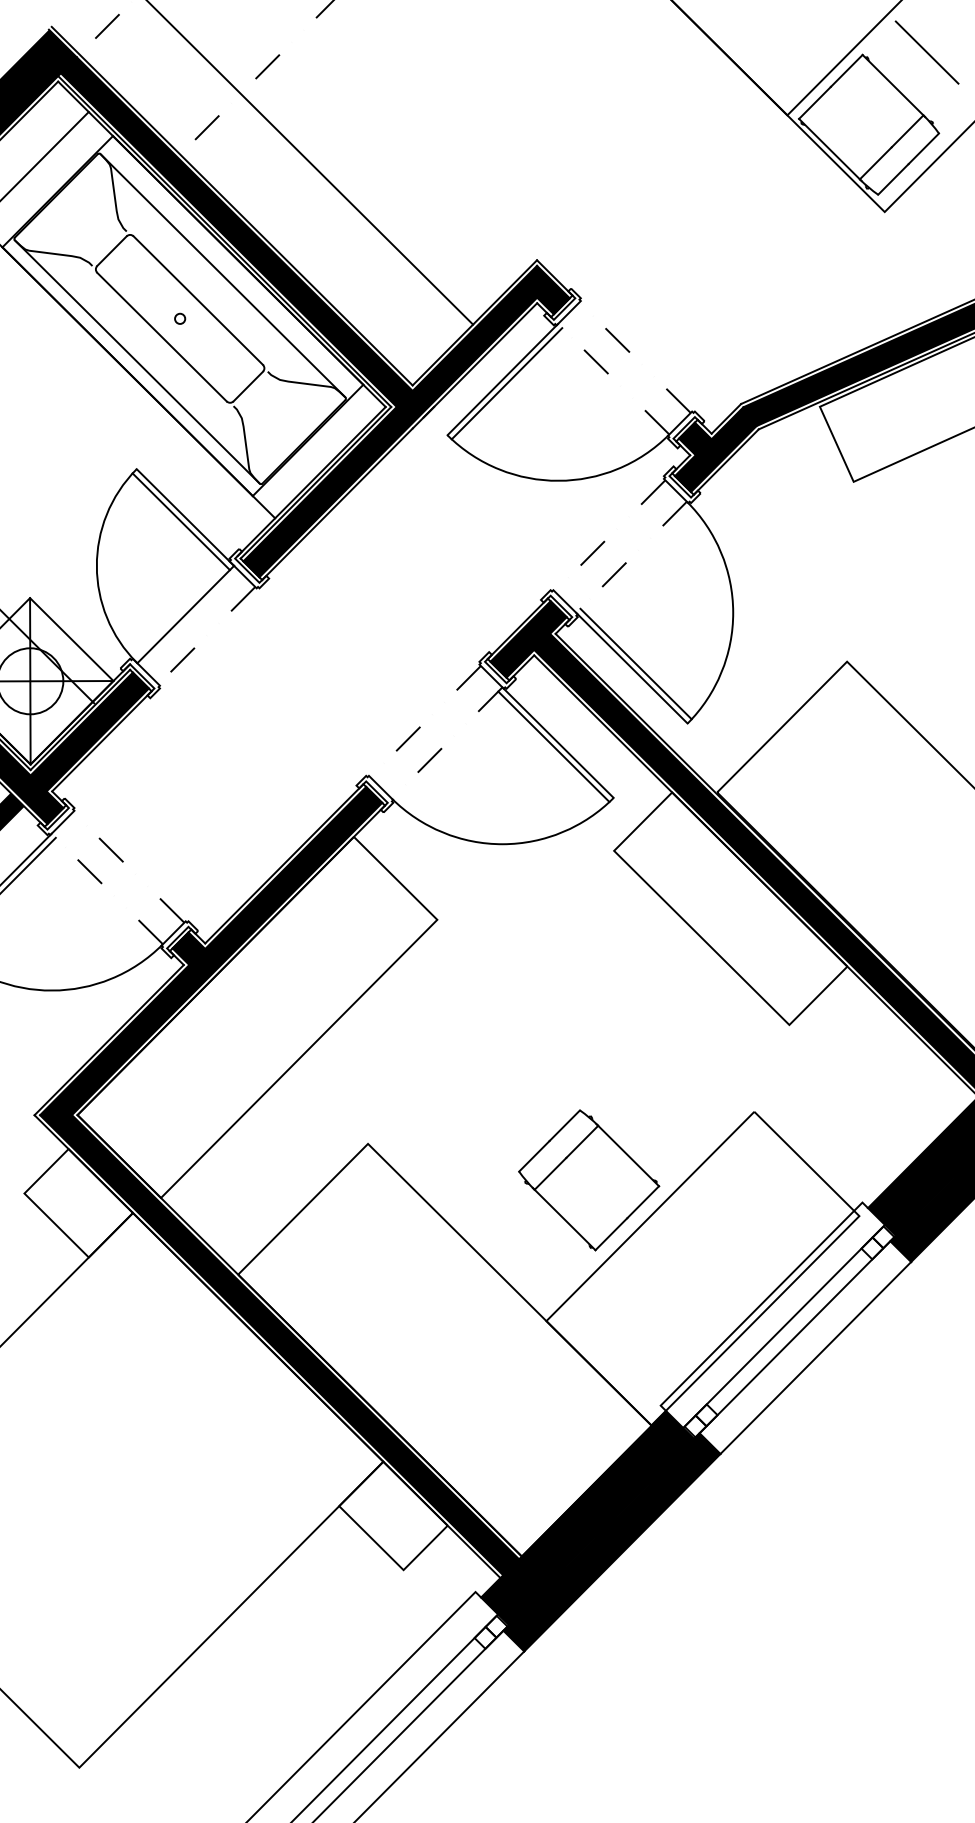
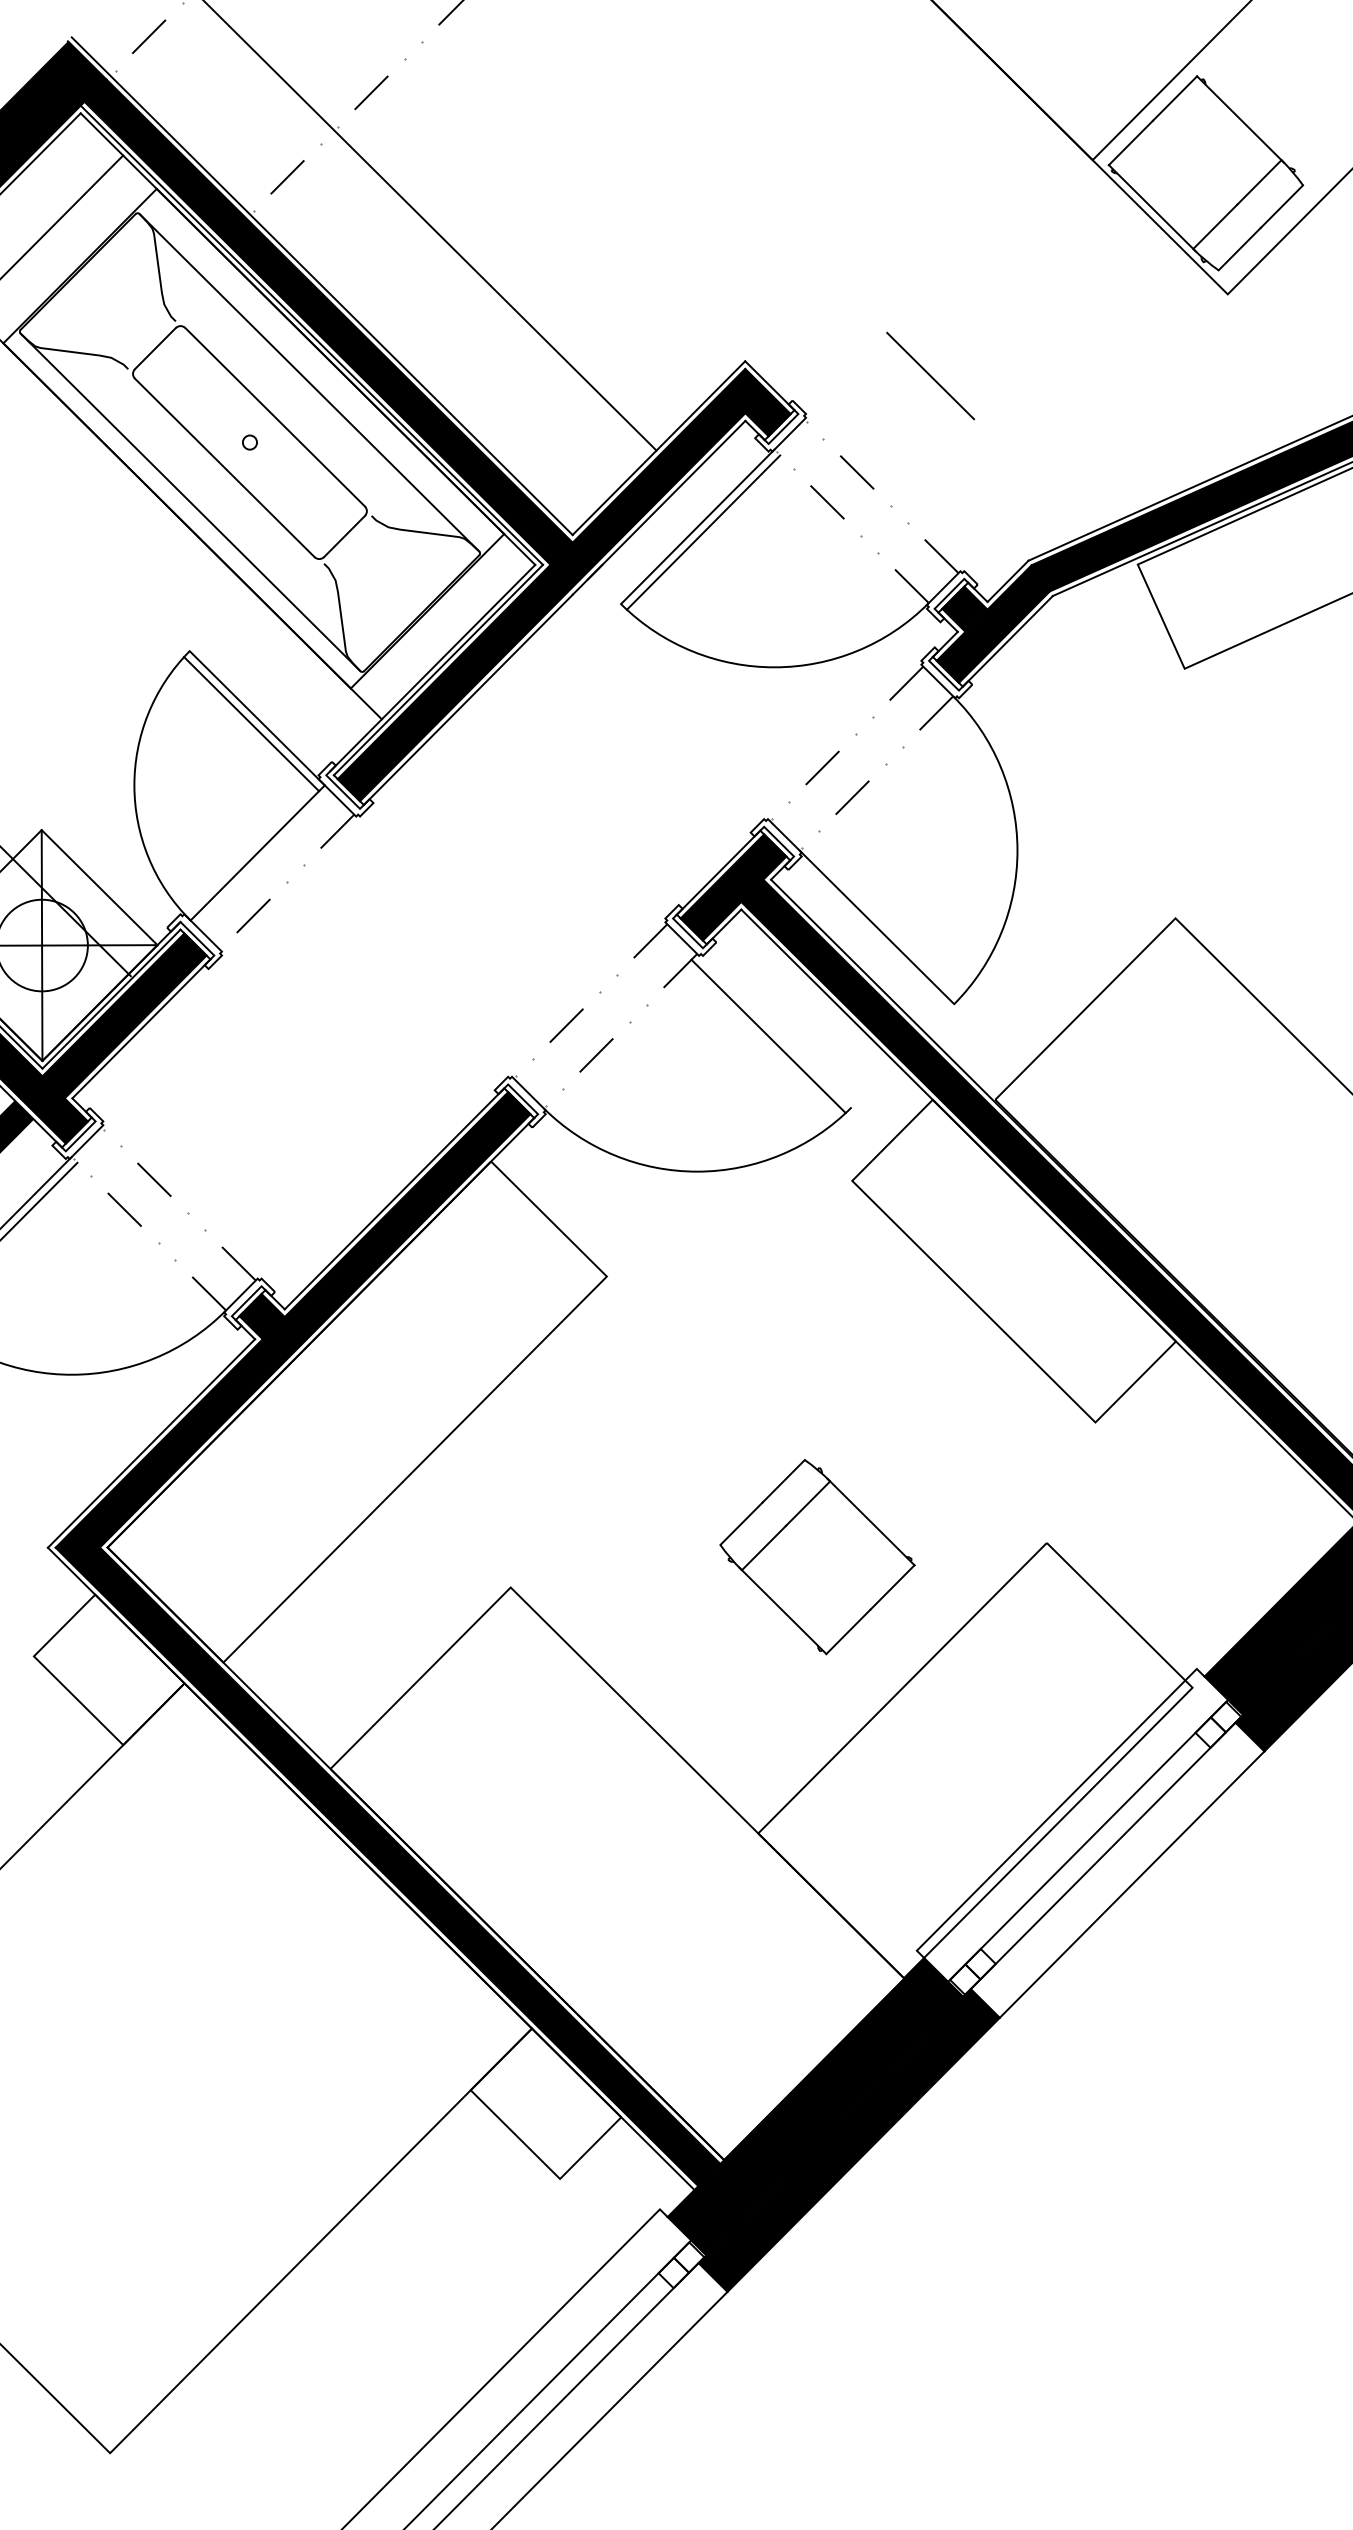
line: (927, 52) -> (930, 375), moved
line: (635, 663) -> (882, 921), removed
line: (558, 742) -> (774, 1030), removed
part: (589, 1180) -> (817, 1557), moved

